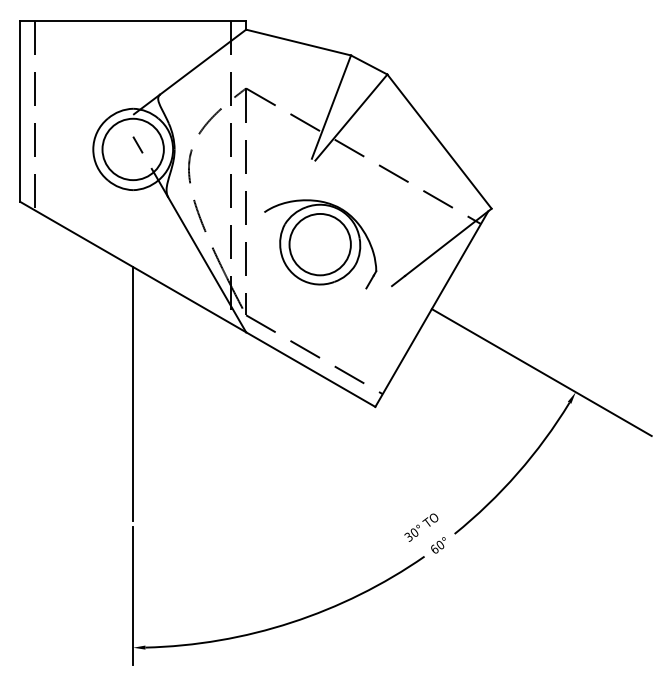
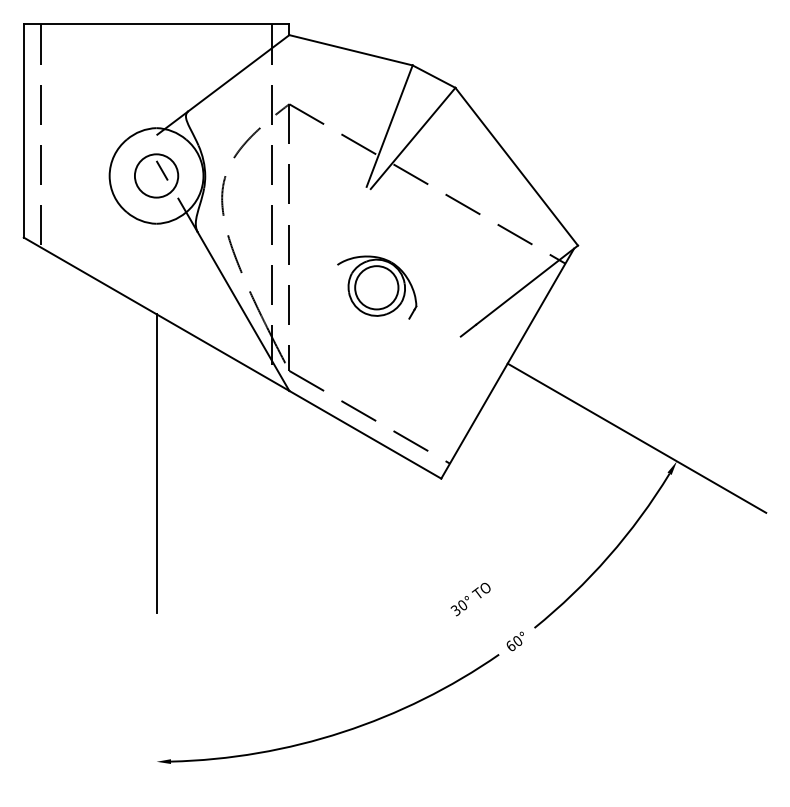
circle: (132, 149) -> (155, 176), size x0.6
part: (320, 244) -> (376, 287), size x0.6
text: (421, 527) -> (470, 599), moved
line: (133, 596) -> (156, 701), removed

